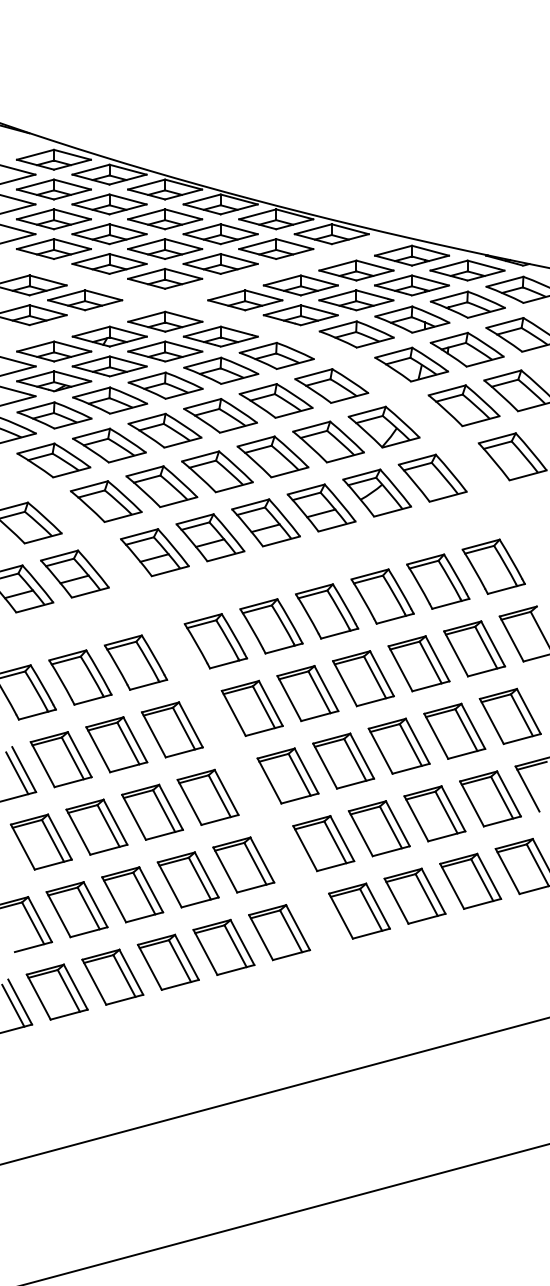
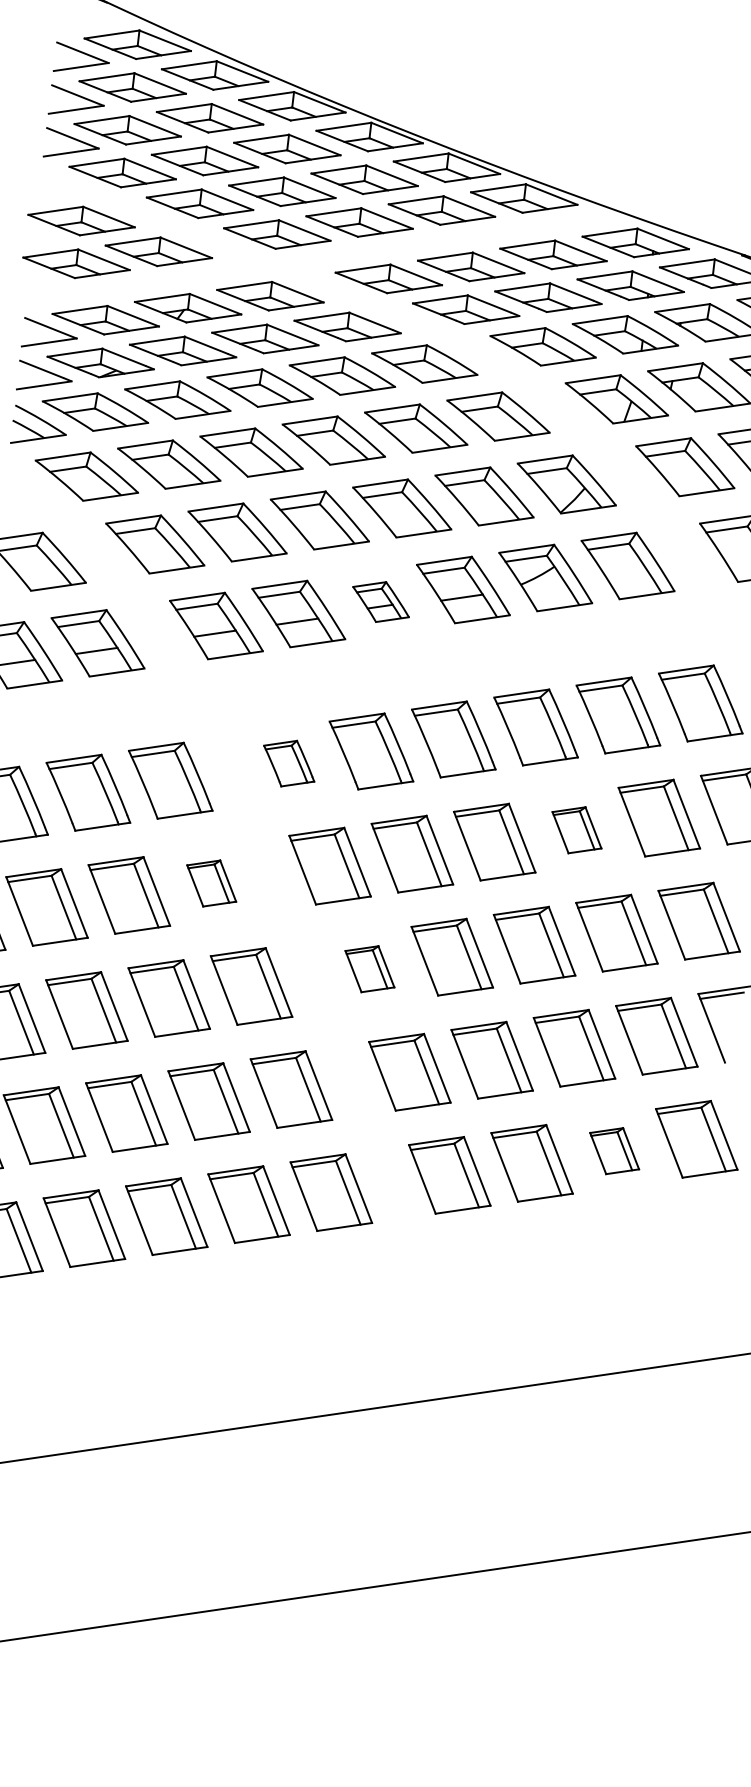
part: (265, 522) -> (380, 601), size x0.6
part: (215, 641) -> (288, 763), size x0.6
part: (418, 663) -> (576, 829), size x0.6
part: (172, 729) -> (211, 882), size x0.6
part: (287, 775) -> (369, 968), size x0.6
part: (470, 880) -> (614, 1150), size x0.6

